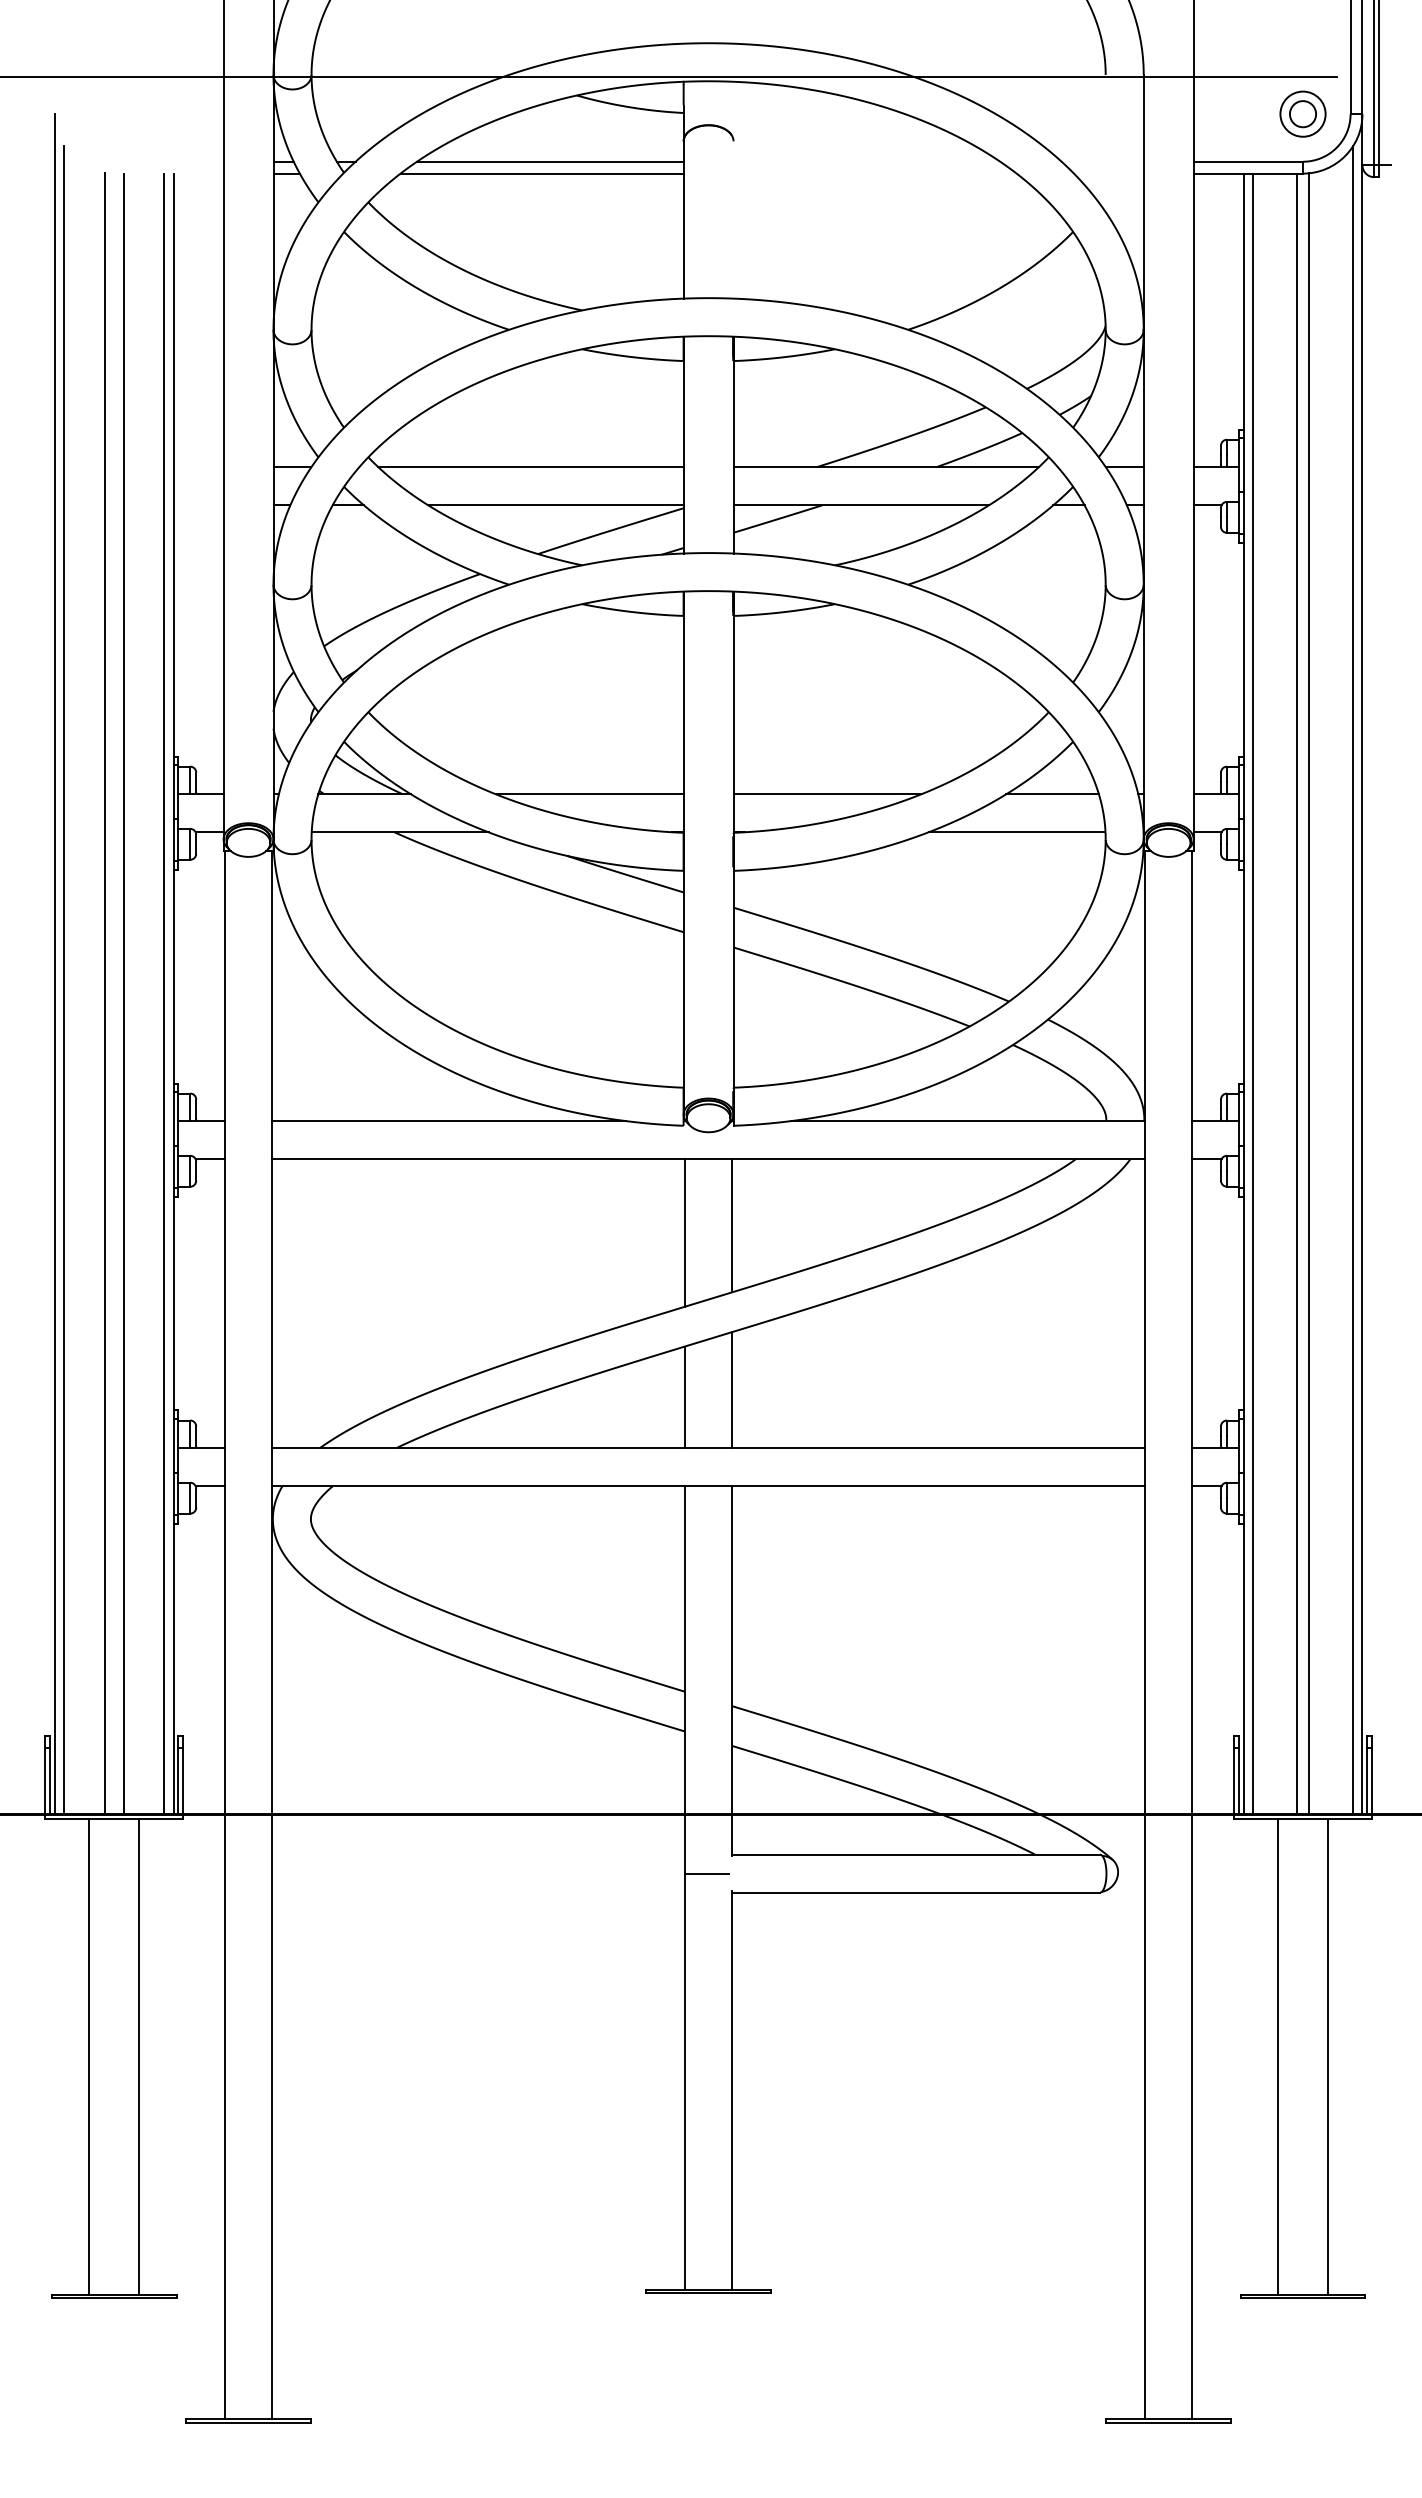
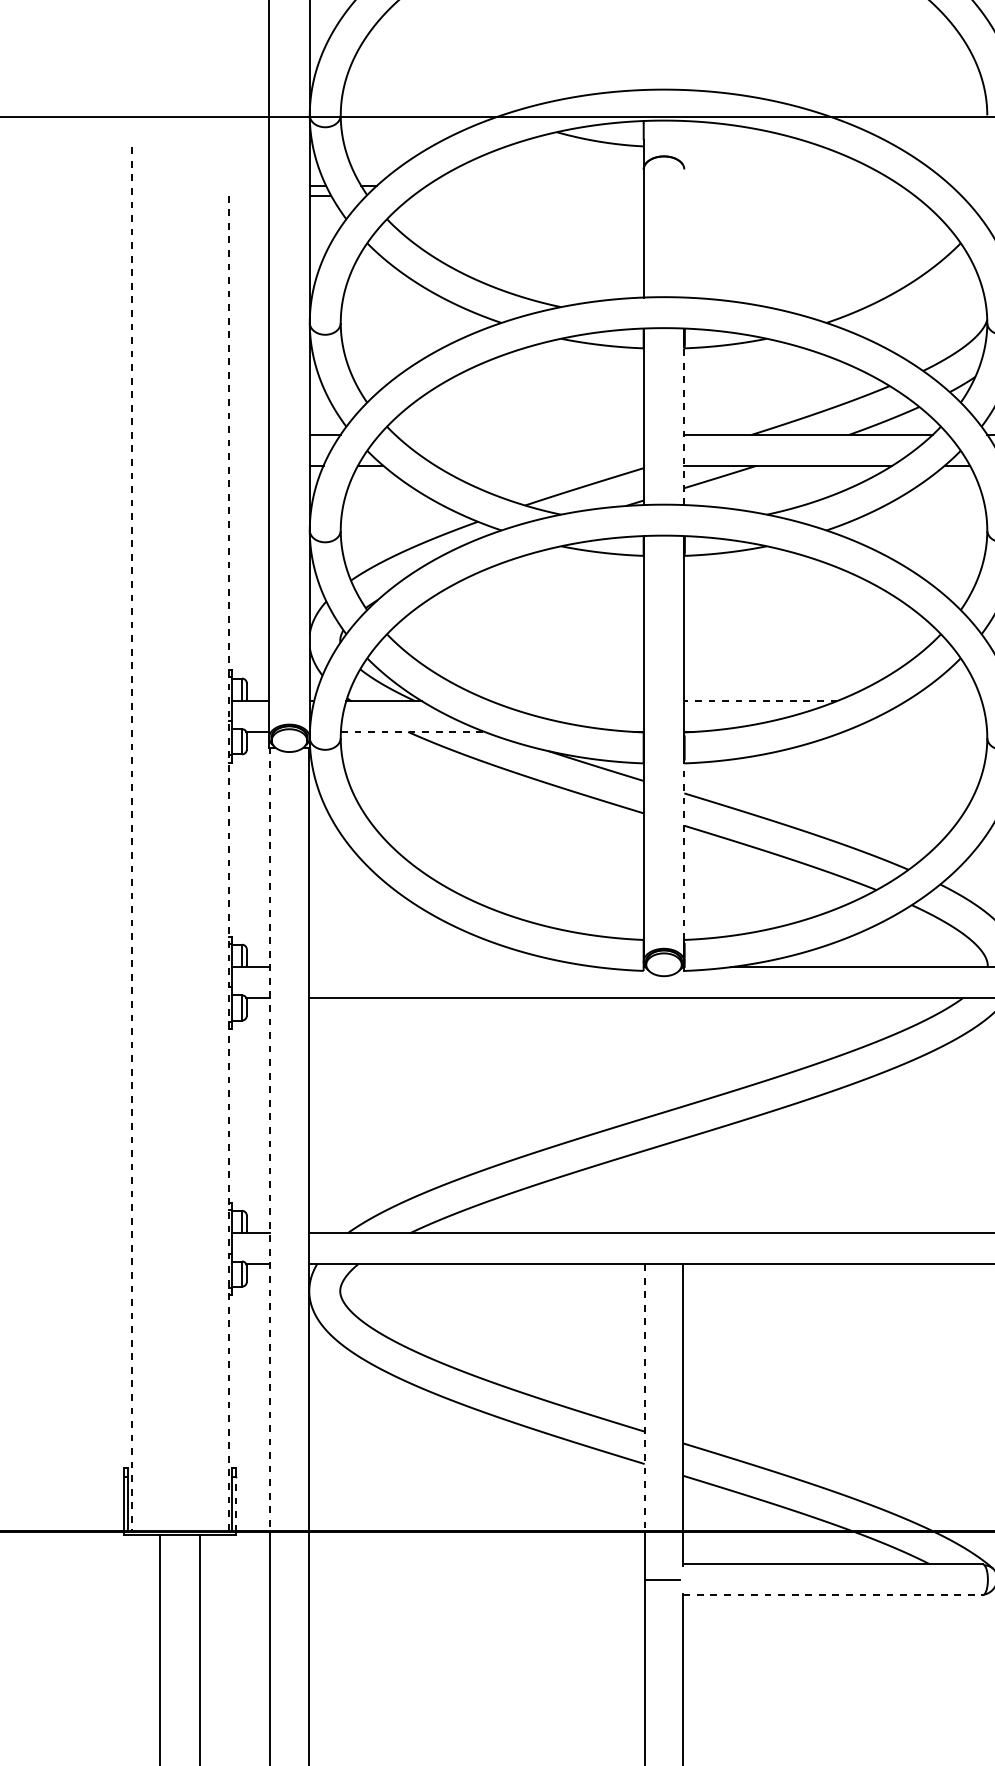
line: (549, 161) -> (534, 185), removed
line: (541, 173) -> (527, 195), removed
line: (733, 454) -> (684, 424), solid -> dashed
line: (530, 467) -> (519, 435), removed
line: (555, 505) -> (539, 465), removed
line: (589, 794) -> (567, 701), removed
line: (827, 794) -> (760, 701), solid -> dashed
line: (1052, 794) -> (943, 701), removed
line: (400, 832) -> (413, 732), solid -> dashed
line: (1016, 832) -> (914, 732), removed
line: (54, 964) -> (131, 839), solid -> dashed
line: (733, 976) -> (684, 849), solid -> dashed
line: (64, 980) -> (139, 852), removed
line: (104, 993) -> (172, 863), removed
line: (123, 993) -> (187, 863), removed
line: (164, 993) -> (221, 863), removed
line: (173, 994) -> (228, 864), solid -> dashed
line: (449, 1121) -> (453, 967), removed
line: (732, 1225) -> (683, 1052), removed
line: (684, 1232) -> (644, 1057), removed
line: (224, 1333) -> (269, 1140), solid -> dashed
line: (732, 1390) -> (683, 1186), removed
line: (684, 1397) -> (644, 1192), removed
line: (684, 1650) -> (644, 1398), solid -> dashed
line: (183, 1780) -> (236, 1503), solid -> dashed
line: (916, 1892) -> (833, 1595), solid -> dashed

